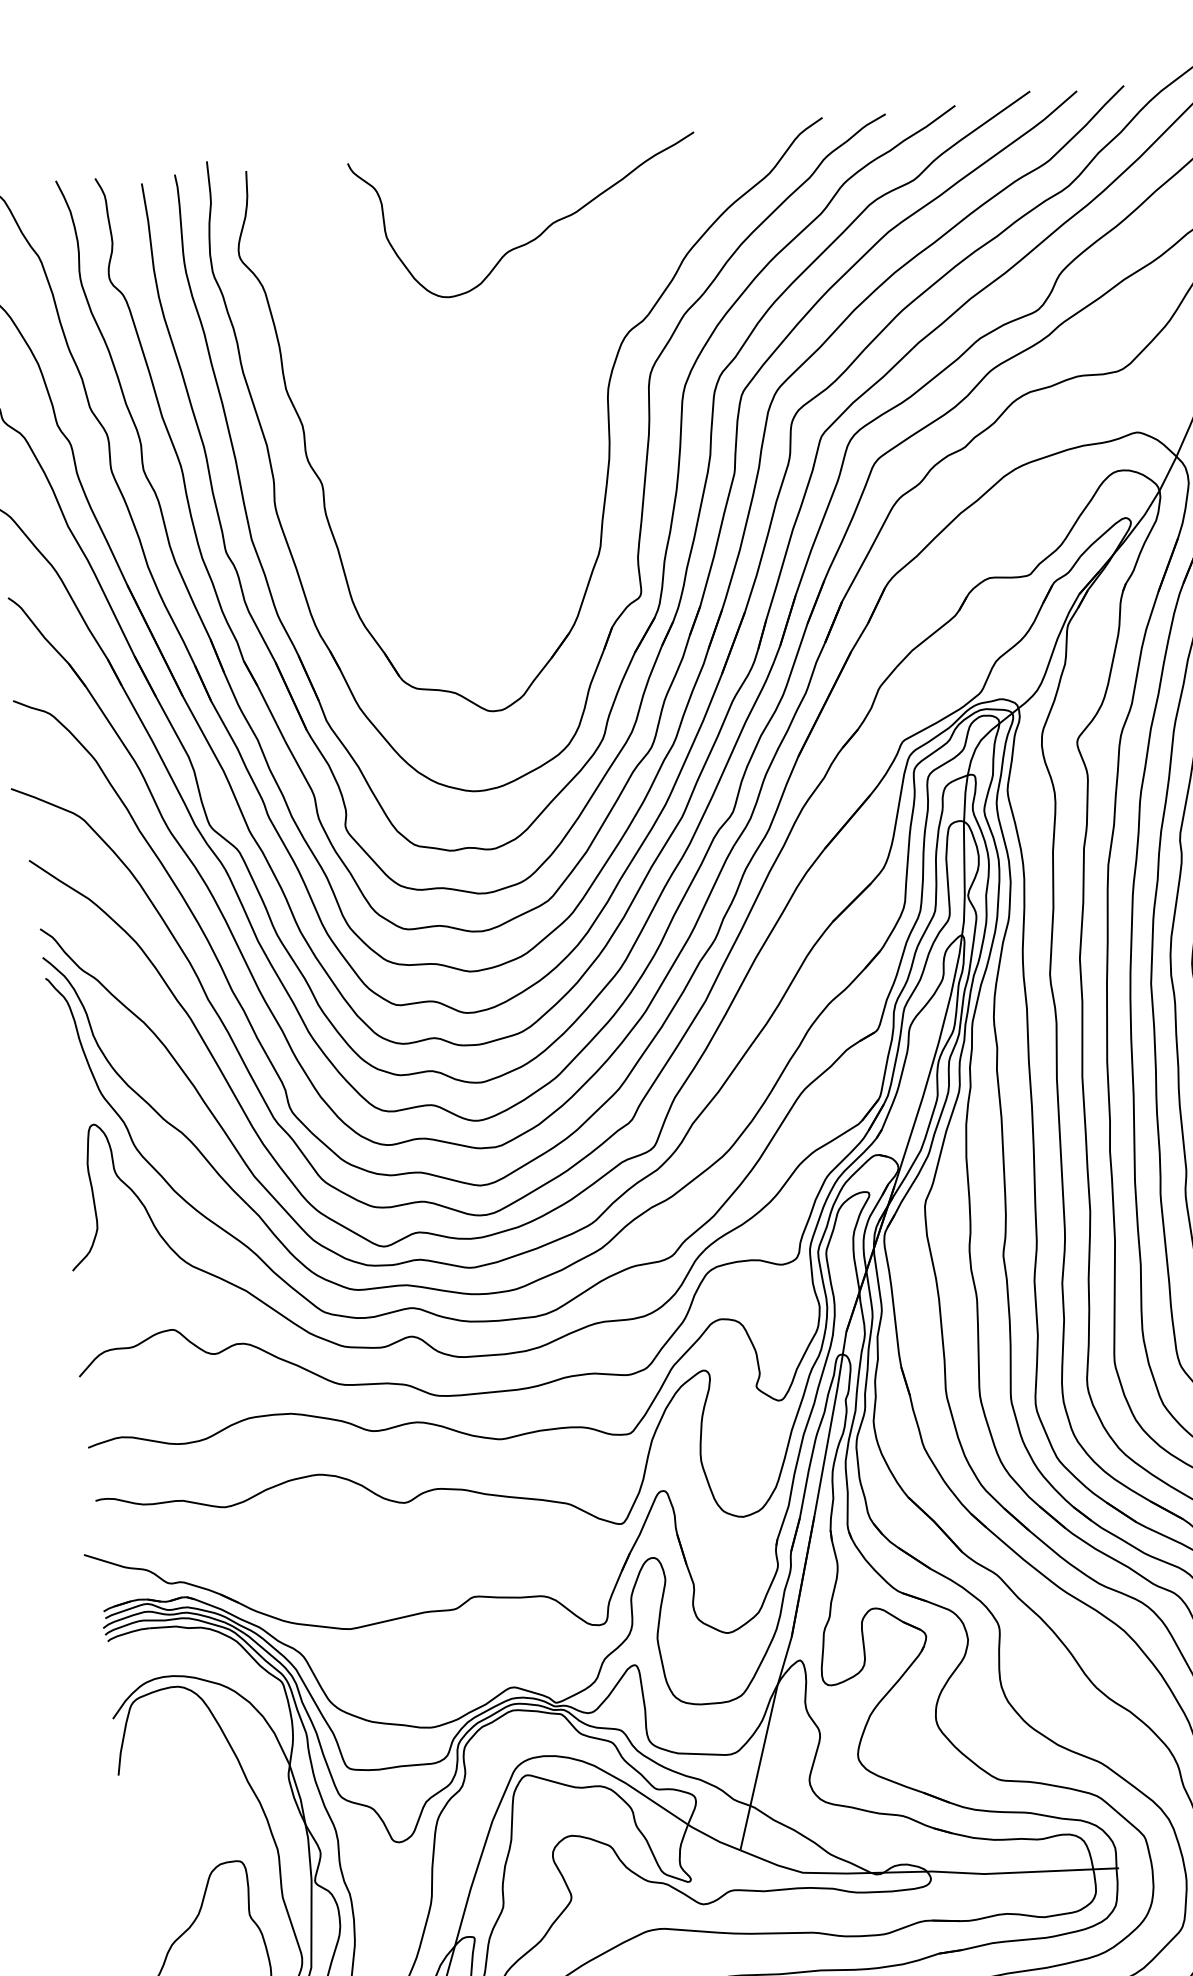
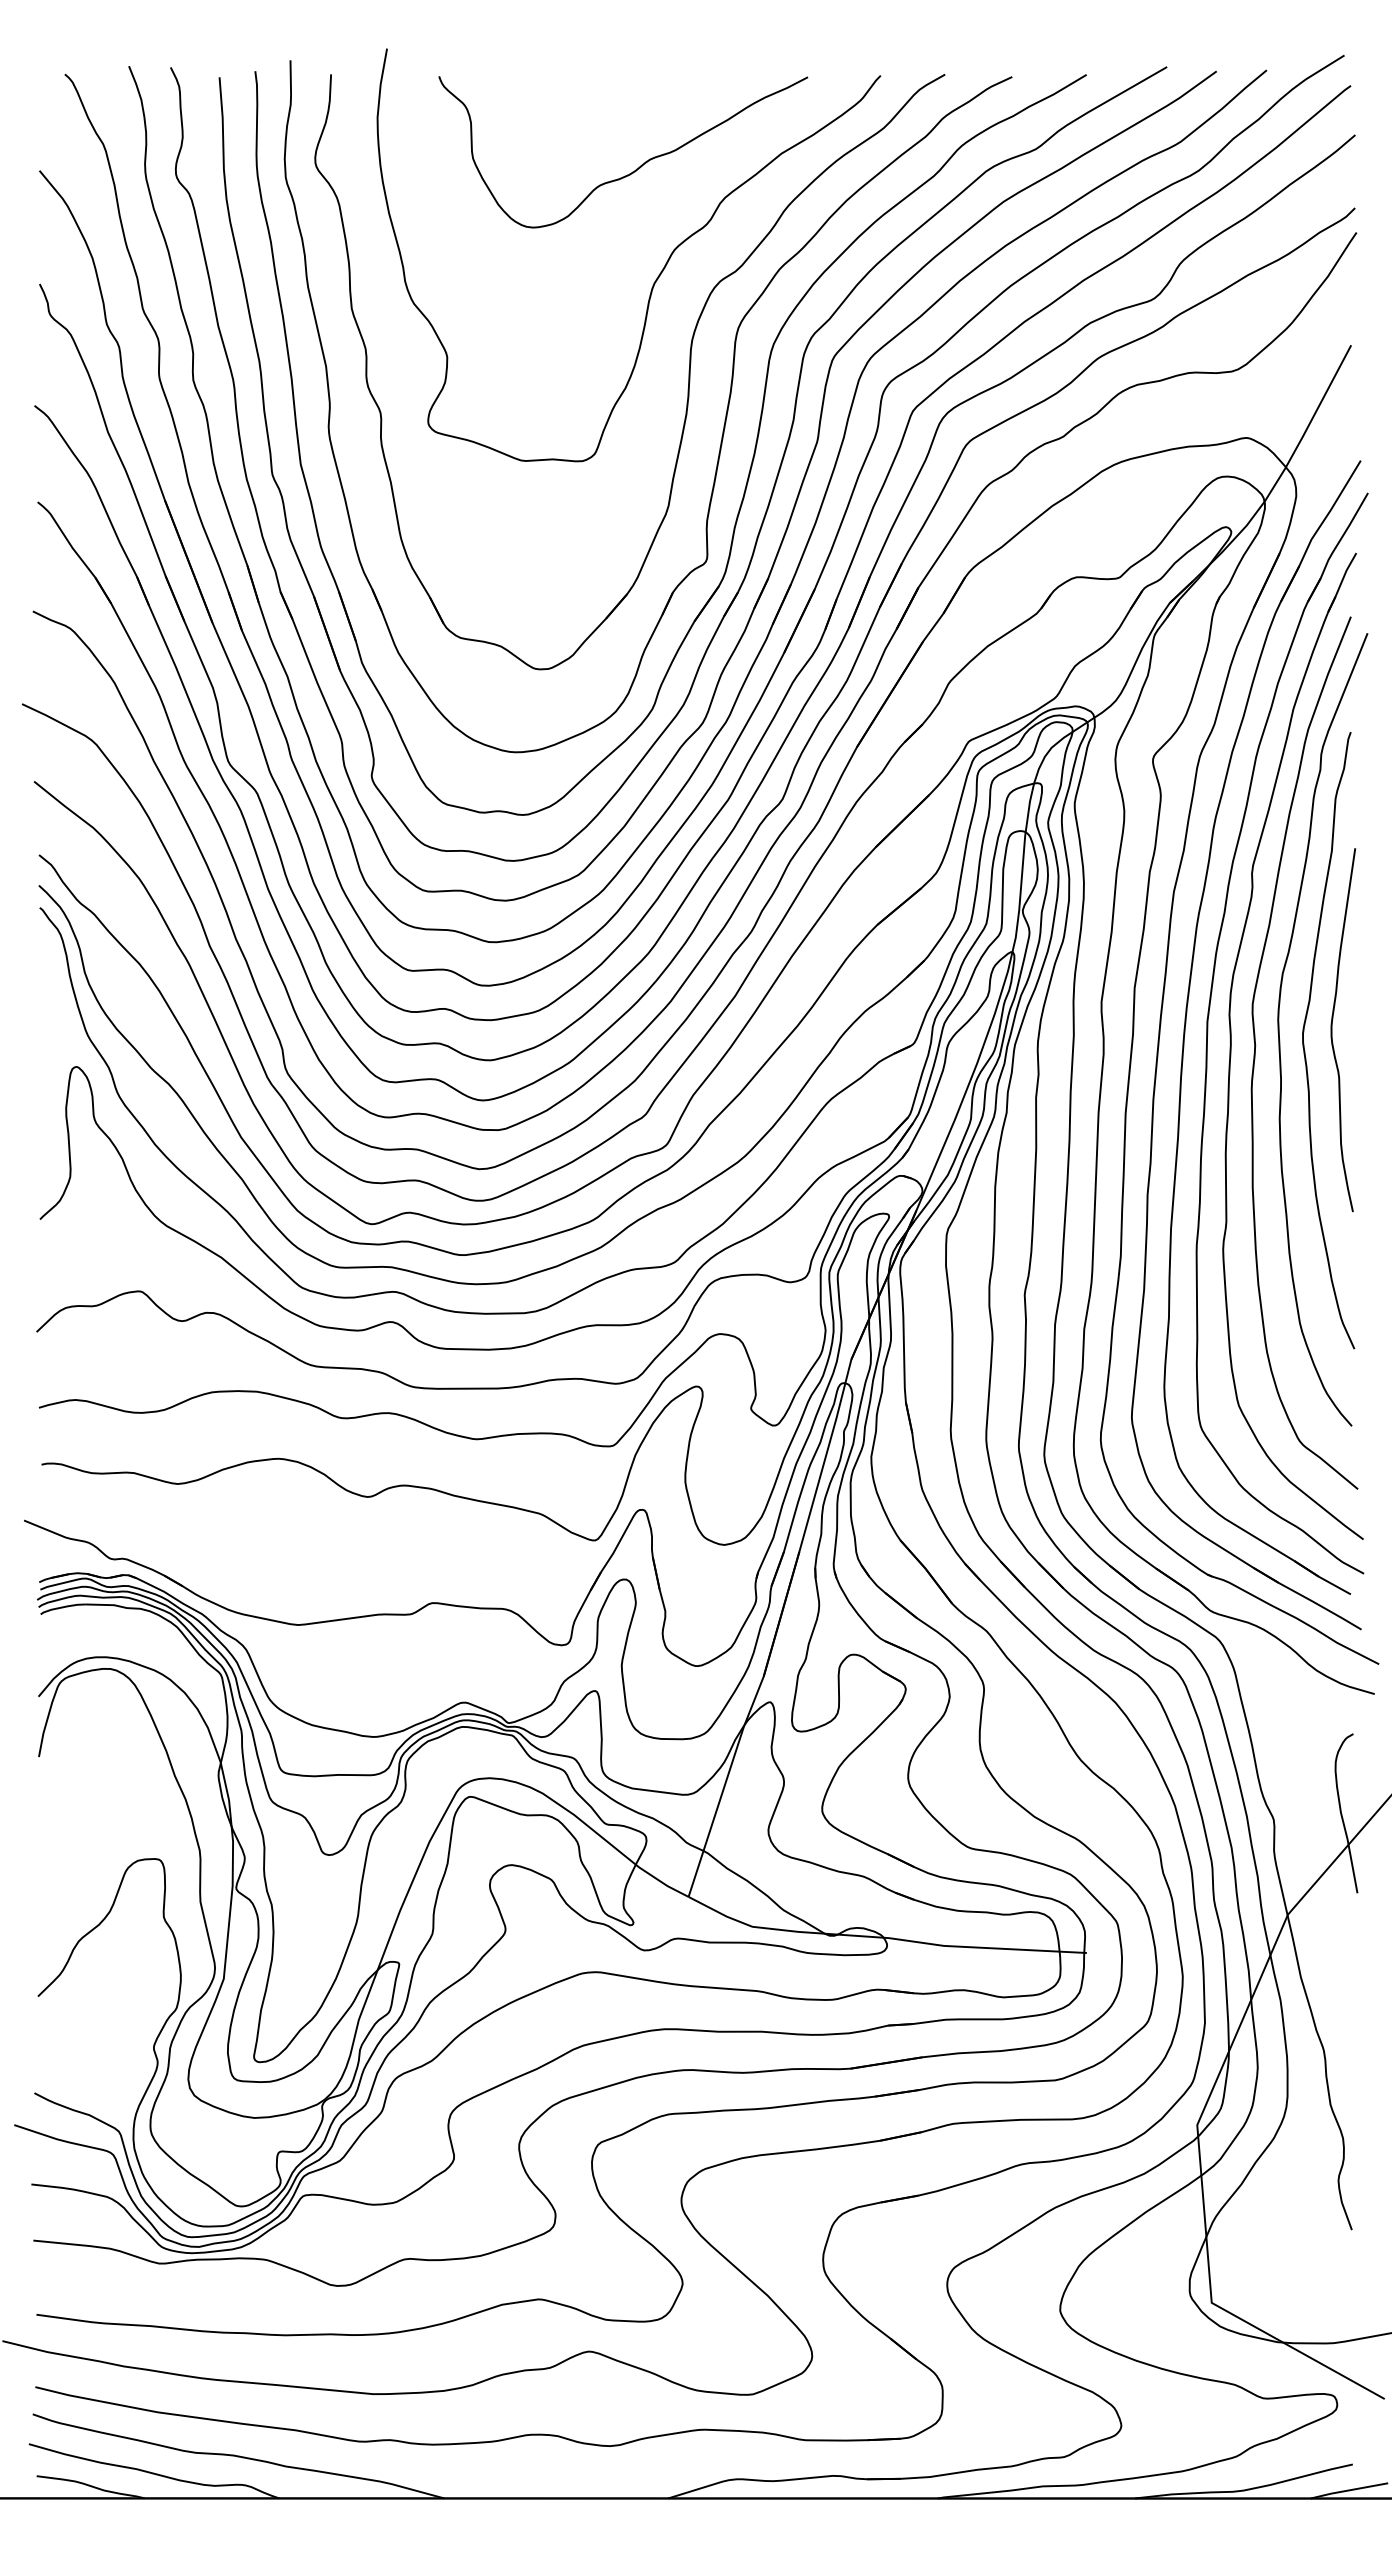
curve: (570, 332) -> (657, 276), added

